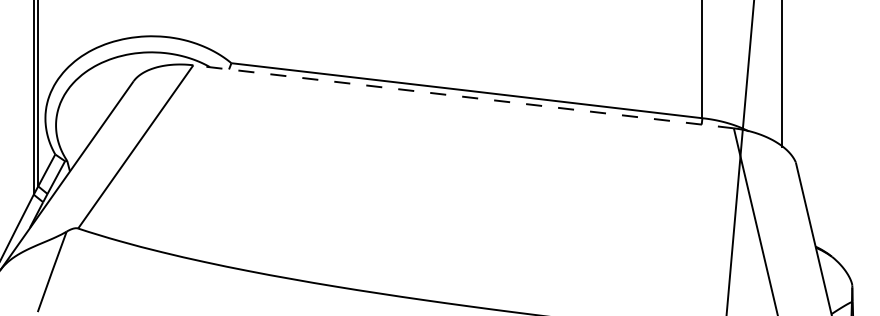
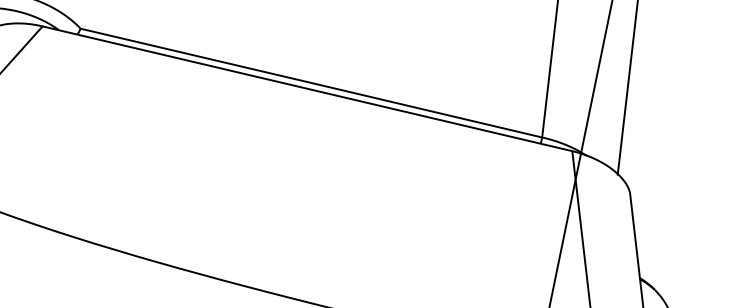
line: (463, 96) -> (307, 88), dashed -> solid

